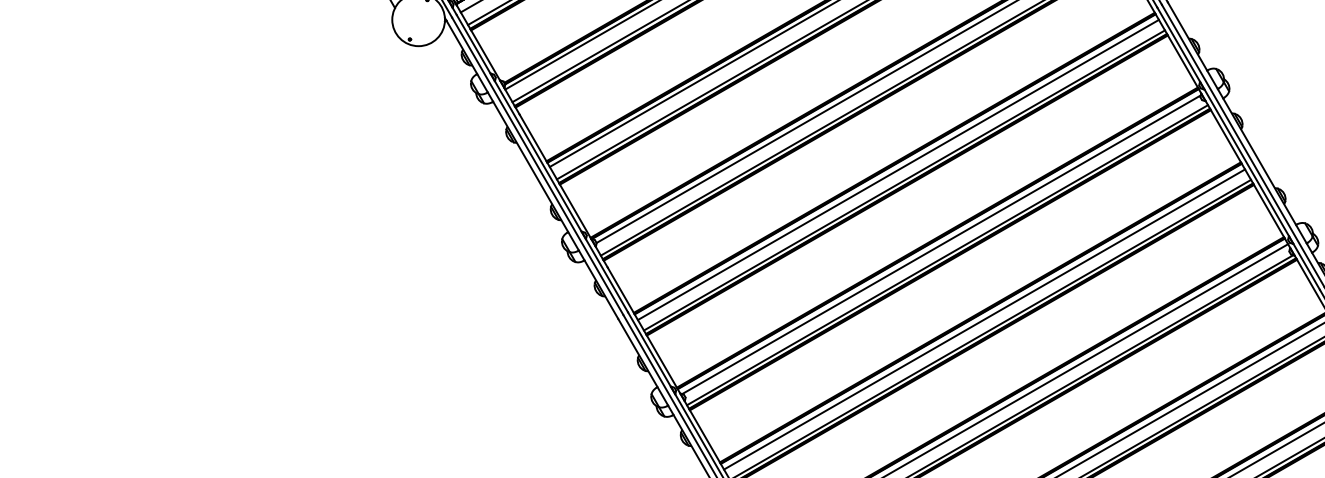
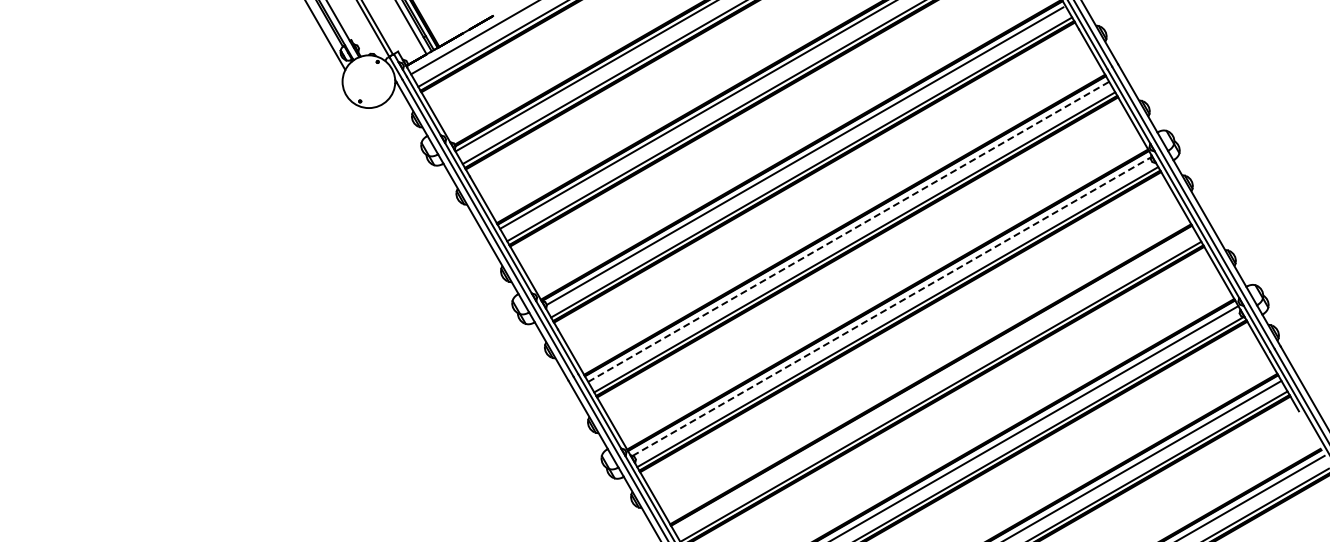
line: (898, 169) -> (848, 231), solid -> dashed
line: (942, 244) -> (892, 306), solid -> dashed
line: (984, 319) -> (934, 381), removed

